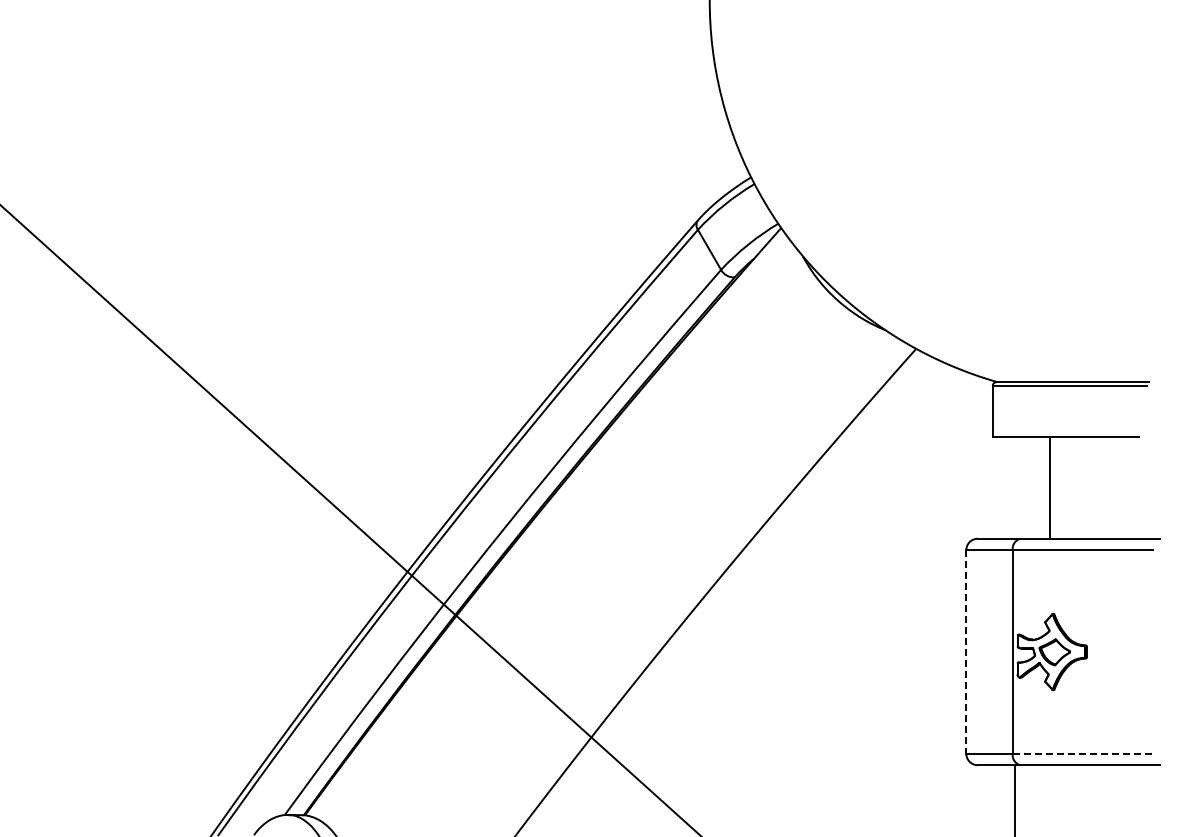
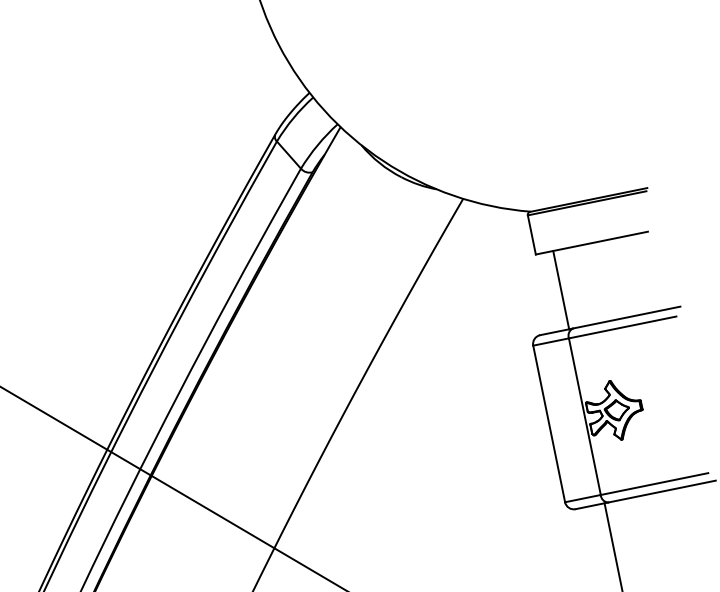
line: (1050, 487) -> (561, 289), moved
line: (966, 651) -> (549, 423), dashed -> solid
line: (1082, 753) -> (654, 483), dashed -> solid

